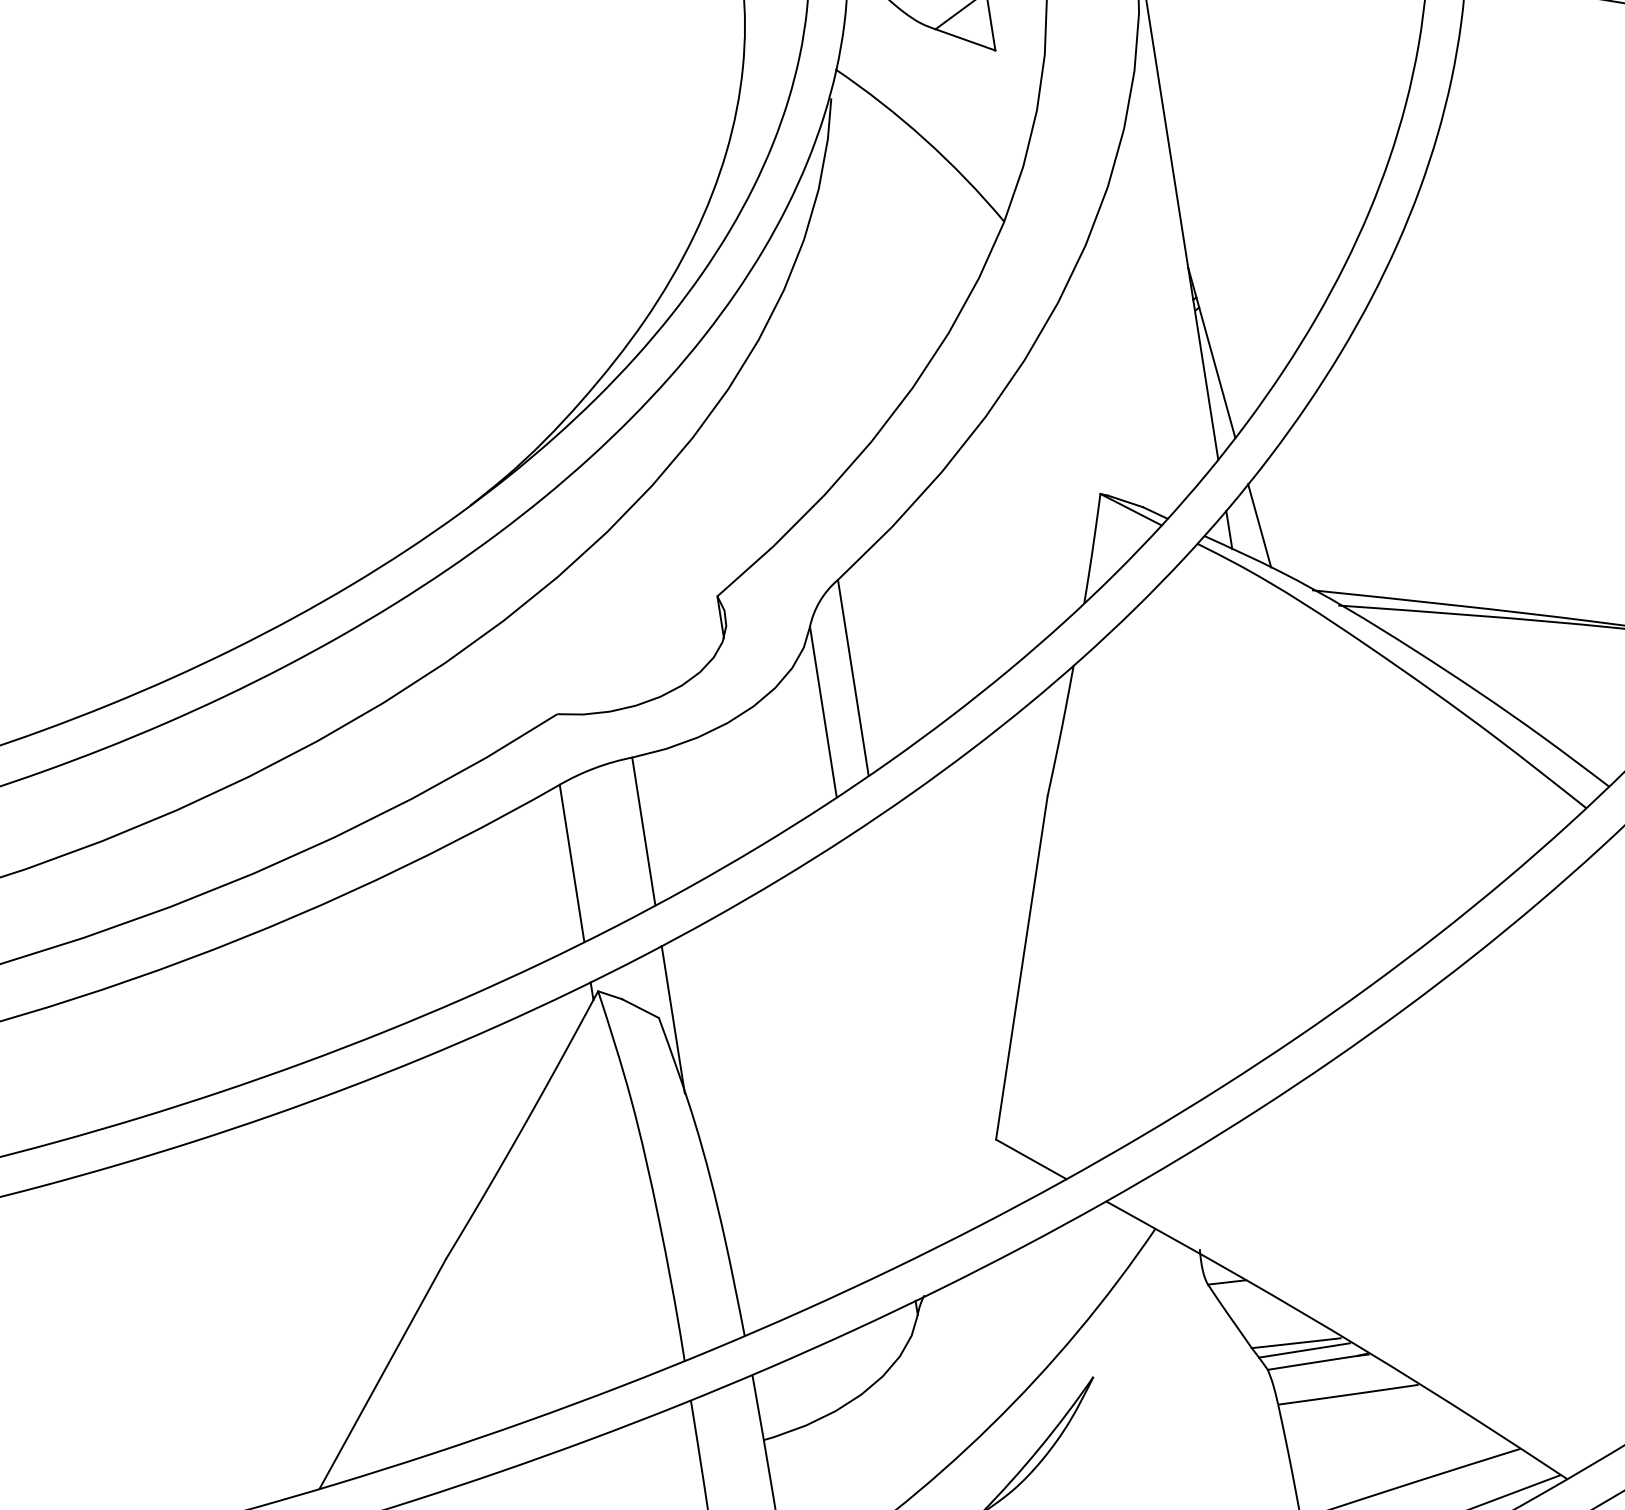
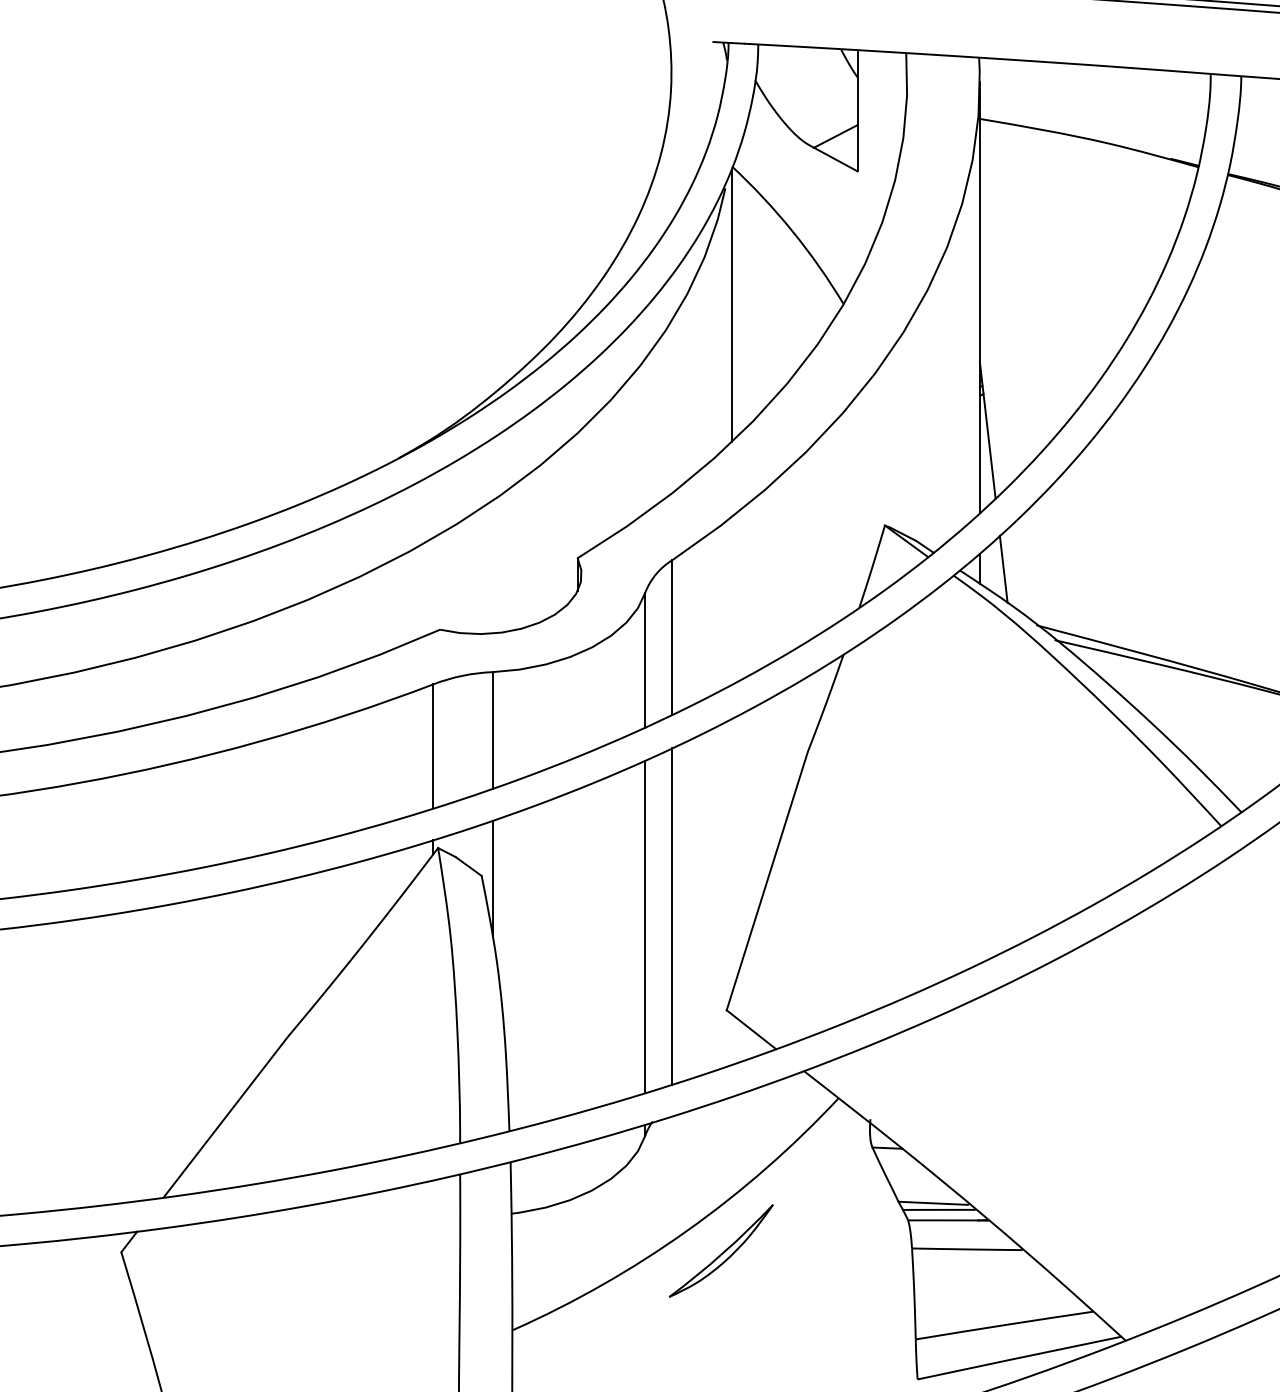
line: (862, 245) -> (731, 305), added
line: (908, 1031) -> (672, 916), added
line: (876, 1049) -> (645, 926), added

